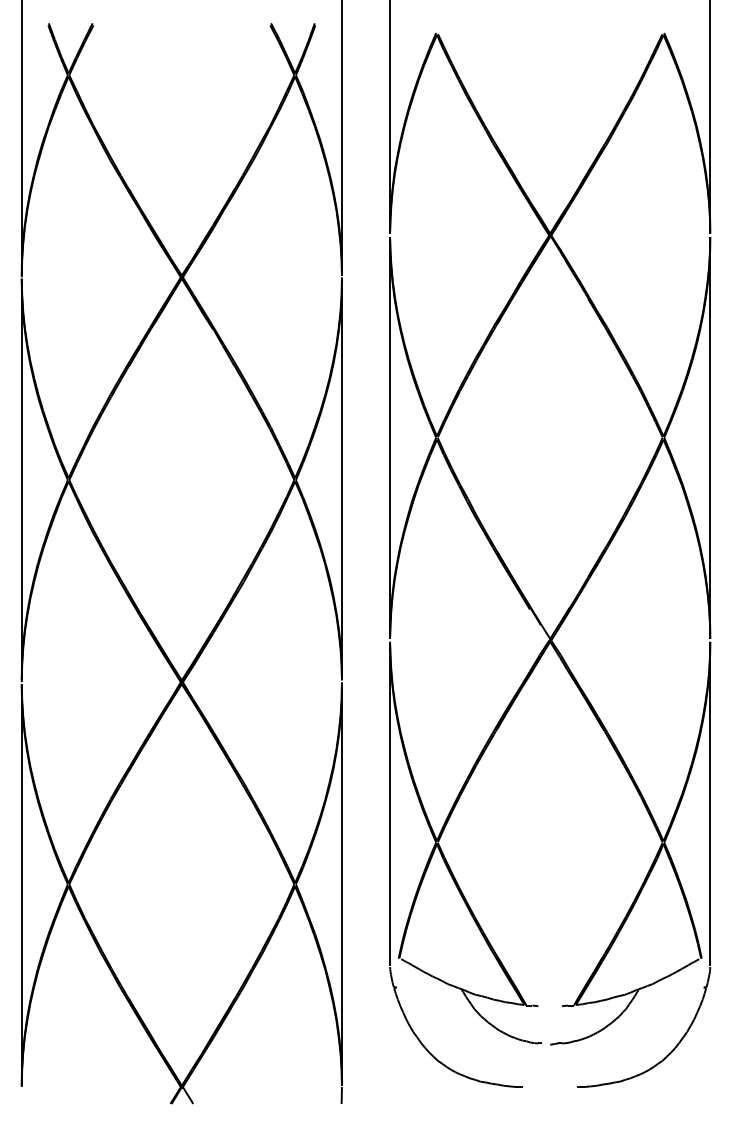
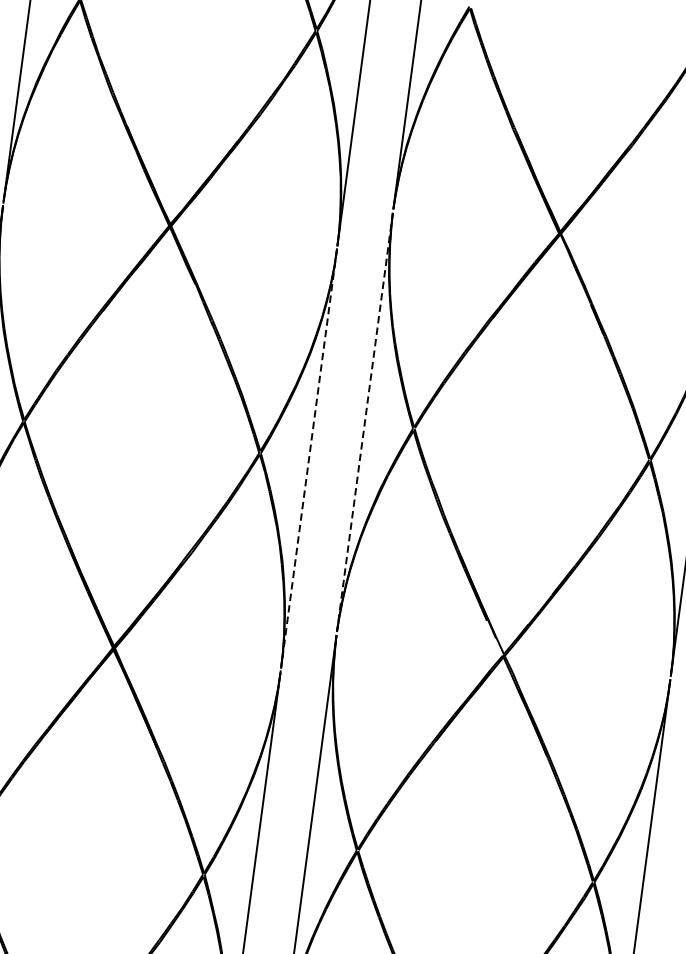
line: (390, 438) -> (365, 423), solid -> dashed
line: (341, 479) -> (308, 458), solid -> dashed

